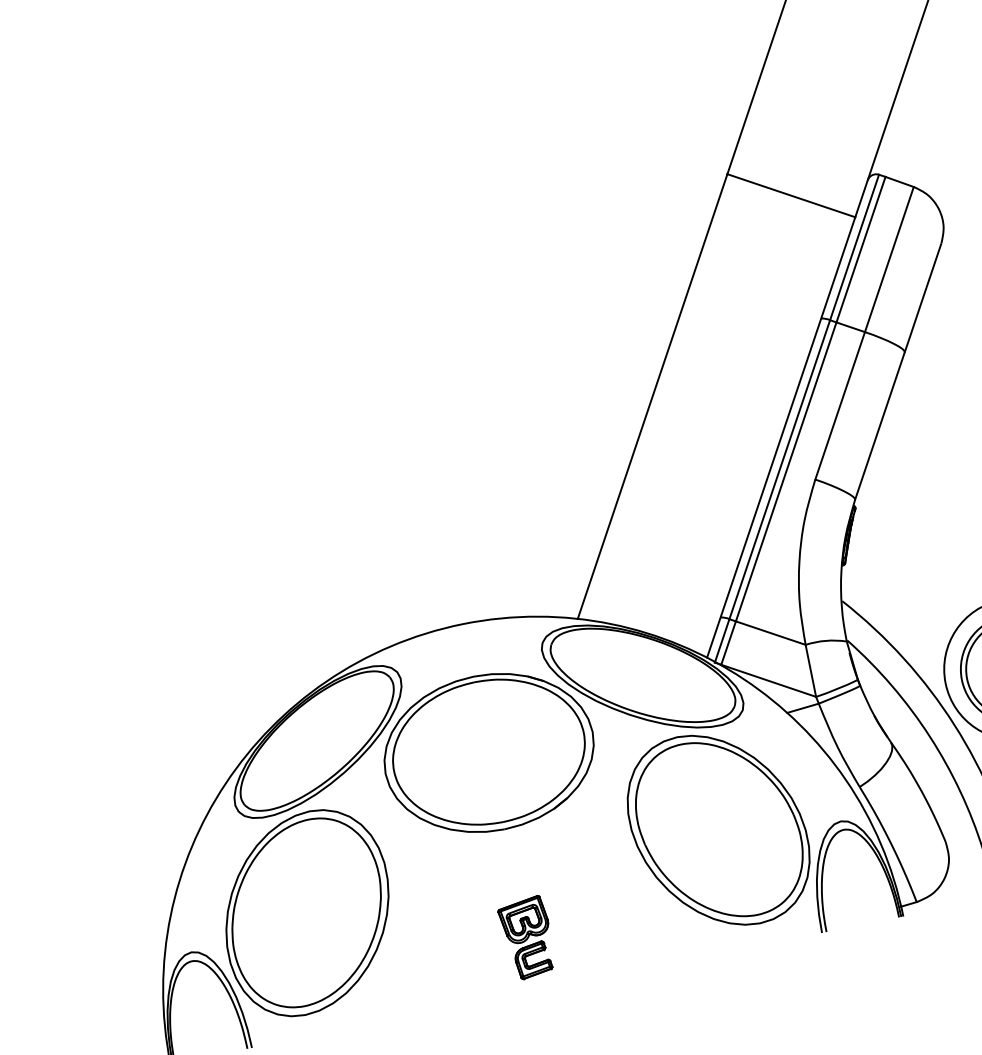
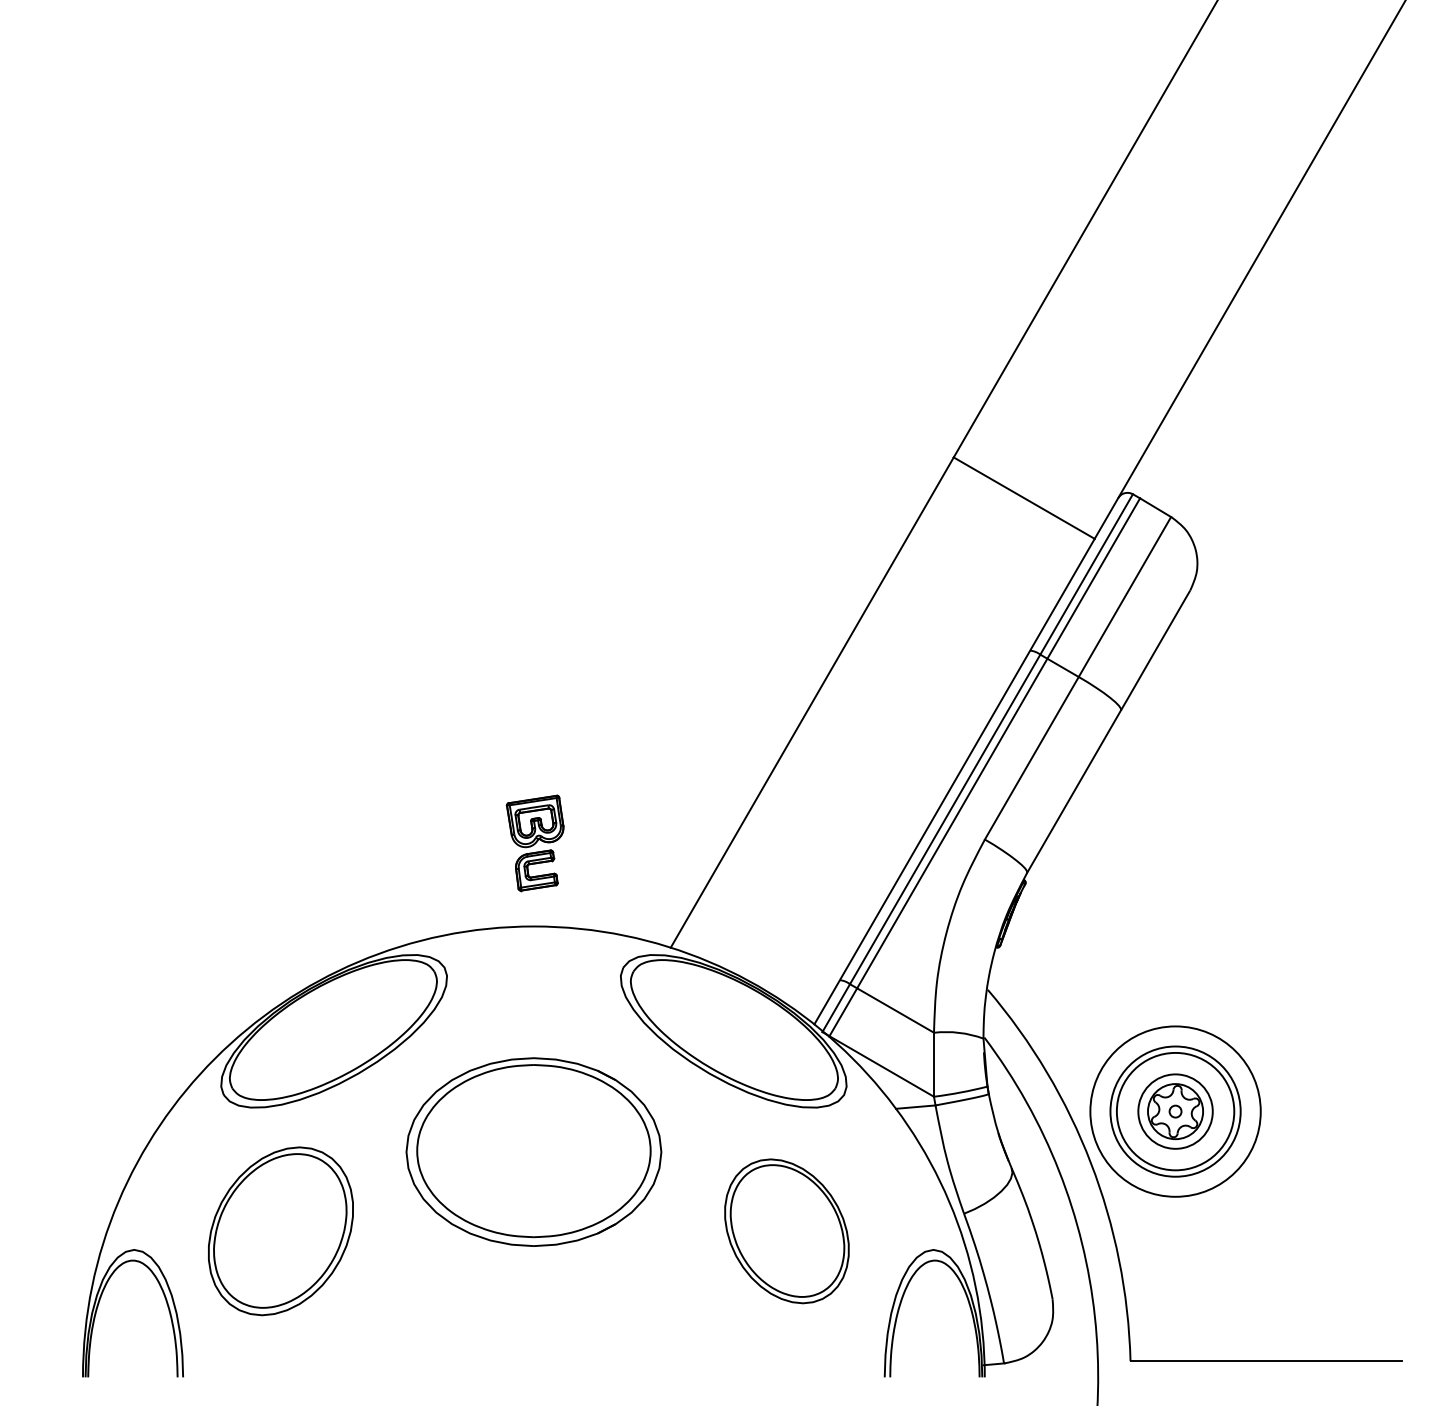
part: (488, 752) -> (533, 1151), moved
part: (718, 830) -> (786, 1231), size x0.6
part: (307, 913) -> (280, 1231), size x0.7
part: (527, 938) -> (534, 843), moved

